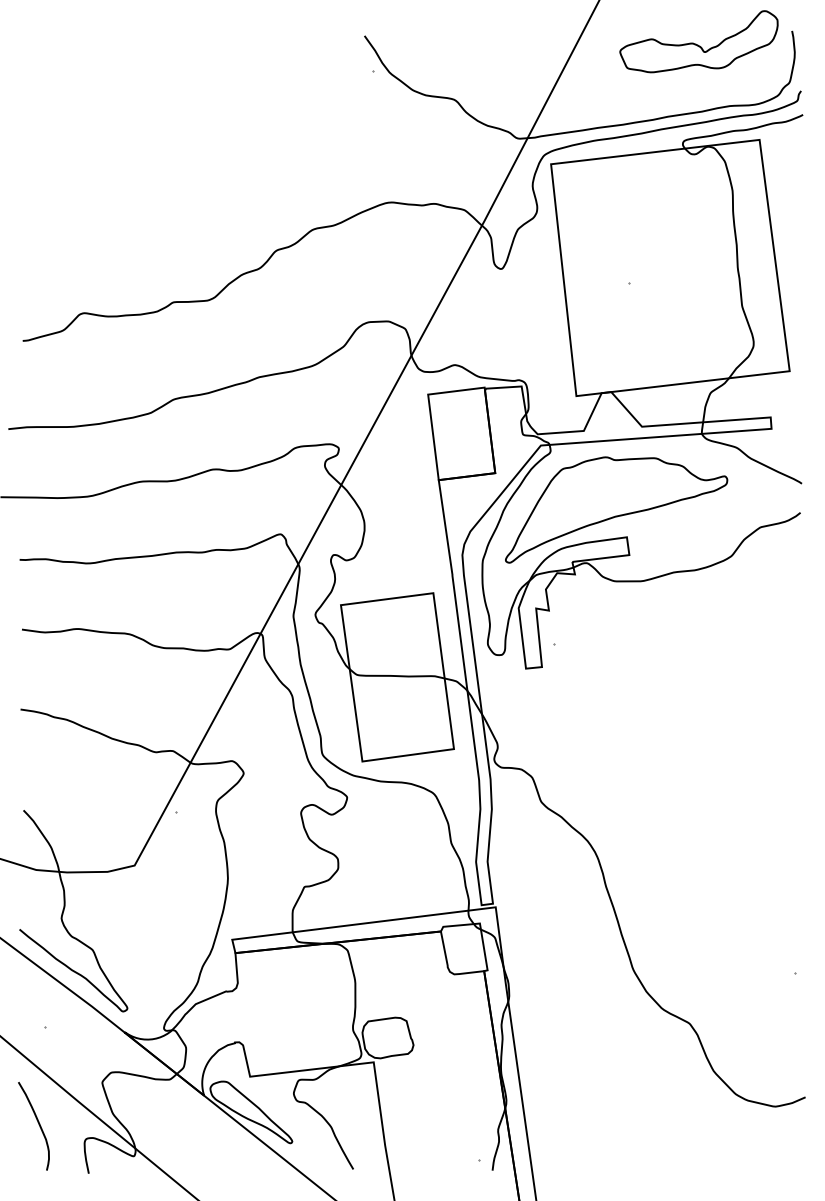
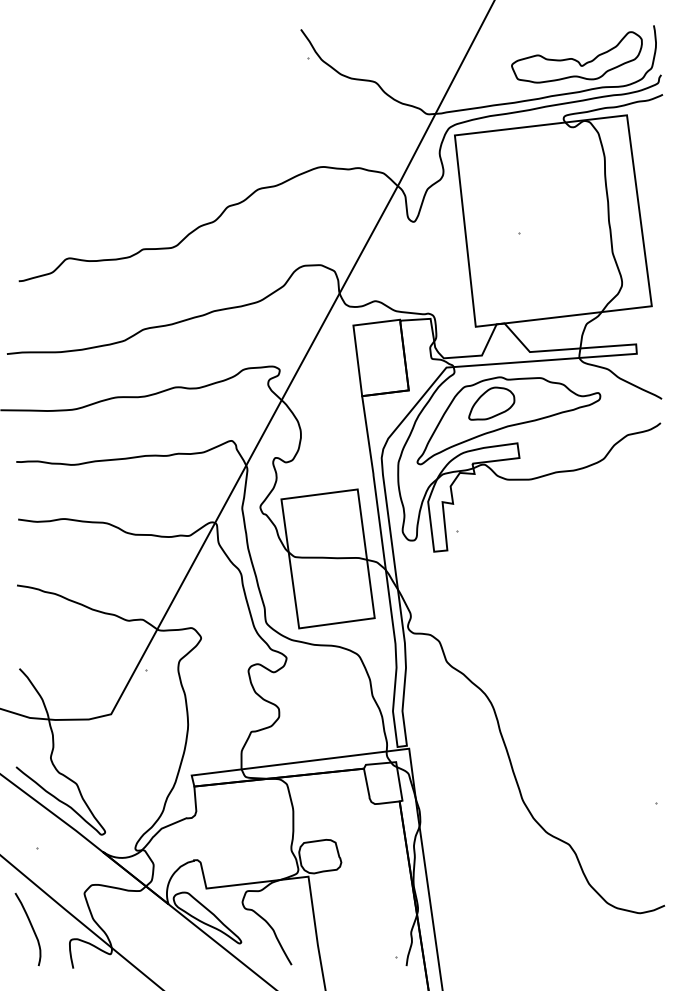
part: (698, 41) -> (576, 57), moved
part: (595, 488) -> (491, 403), added

